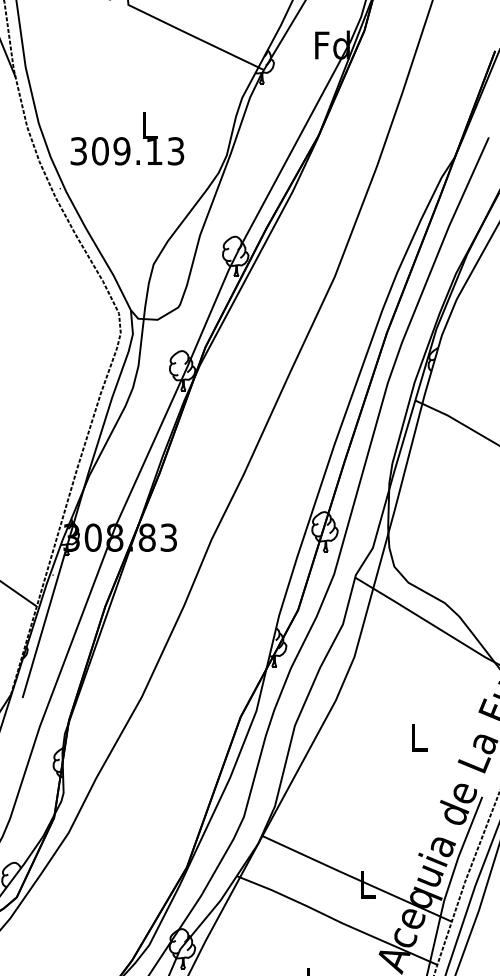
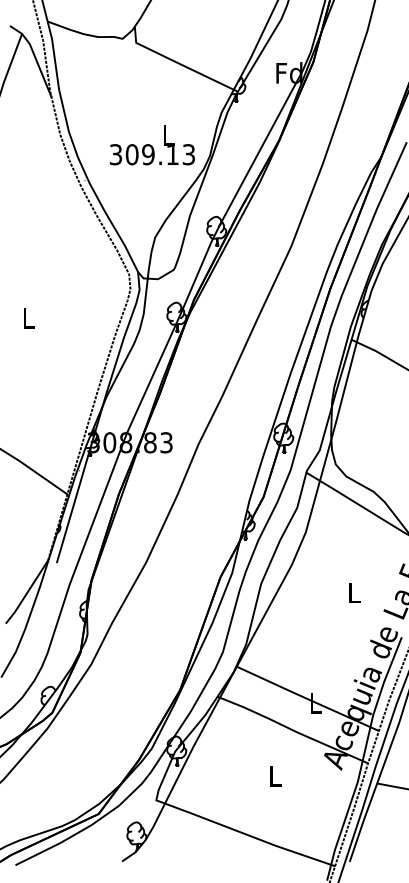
text: (126, 139) -> (151, 145), moved

